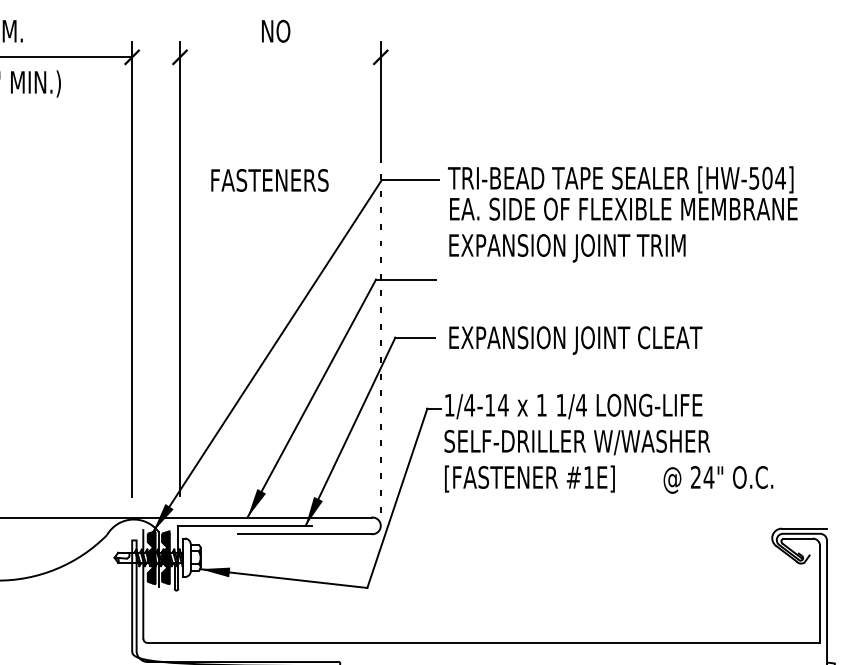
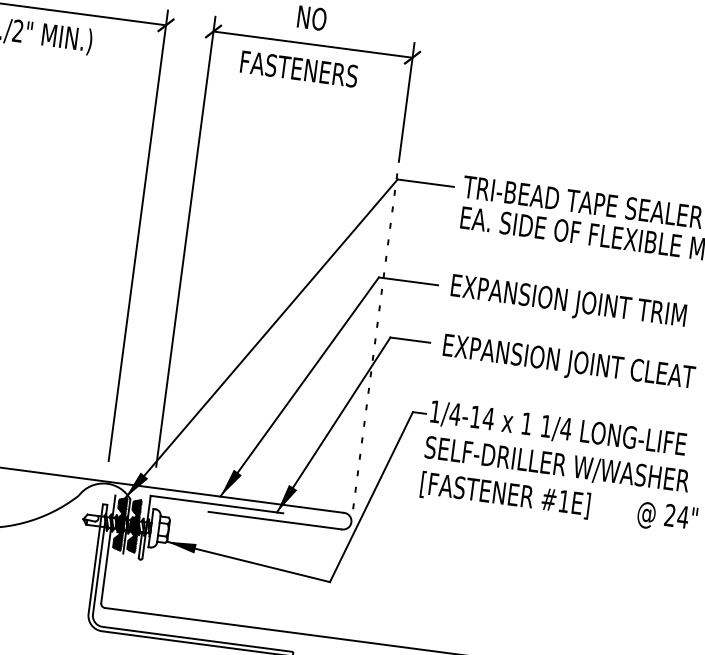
line: (280, 57) -> (313, 44), added
text: (269, 180) -> (298, 69), moved
text: (567, 248) -> (568, 303), moved

